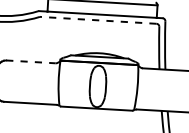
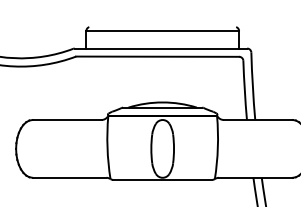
line: (98, 20) -> (157, 56), dashed -> solid
line: (31, 62) -> (67, 120), dashed -> solid

